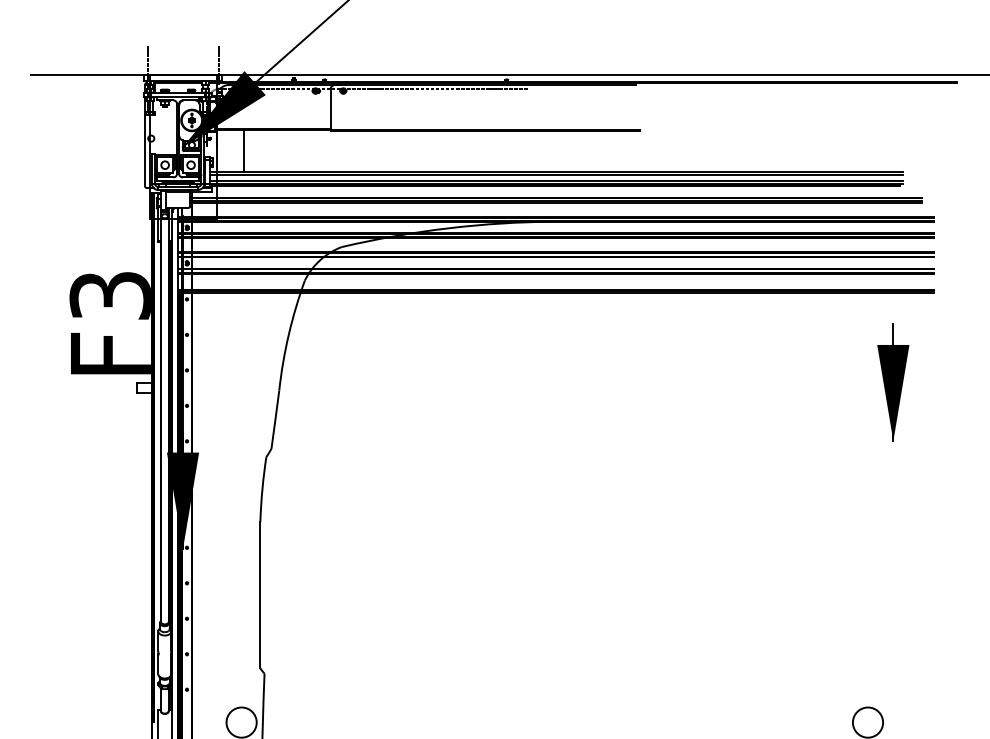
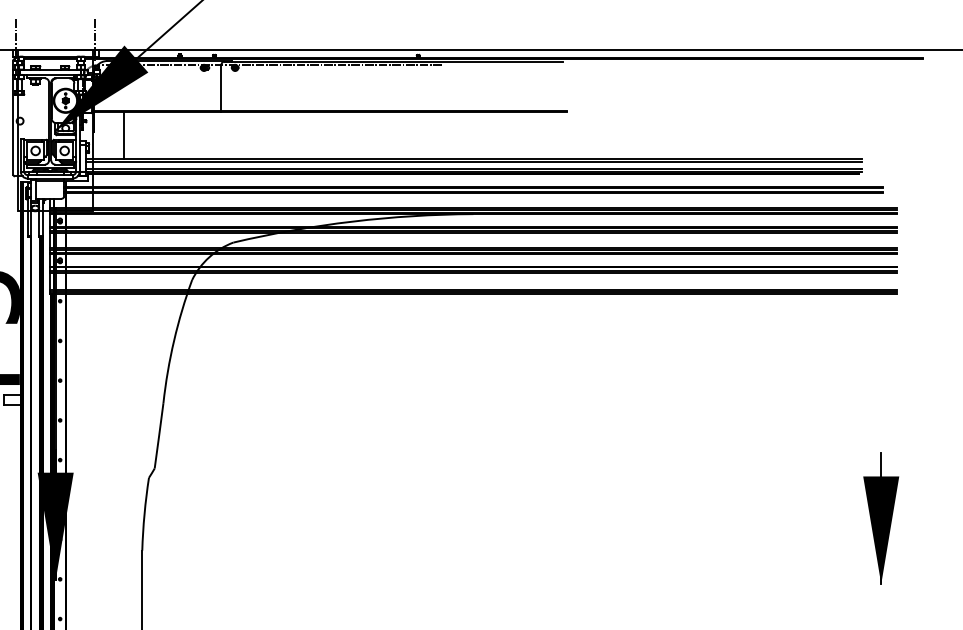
part: (893, 382) -> (881, 518), moved

